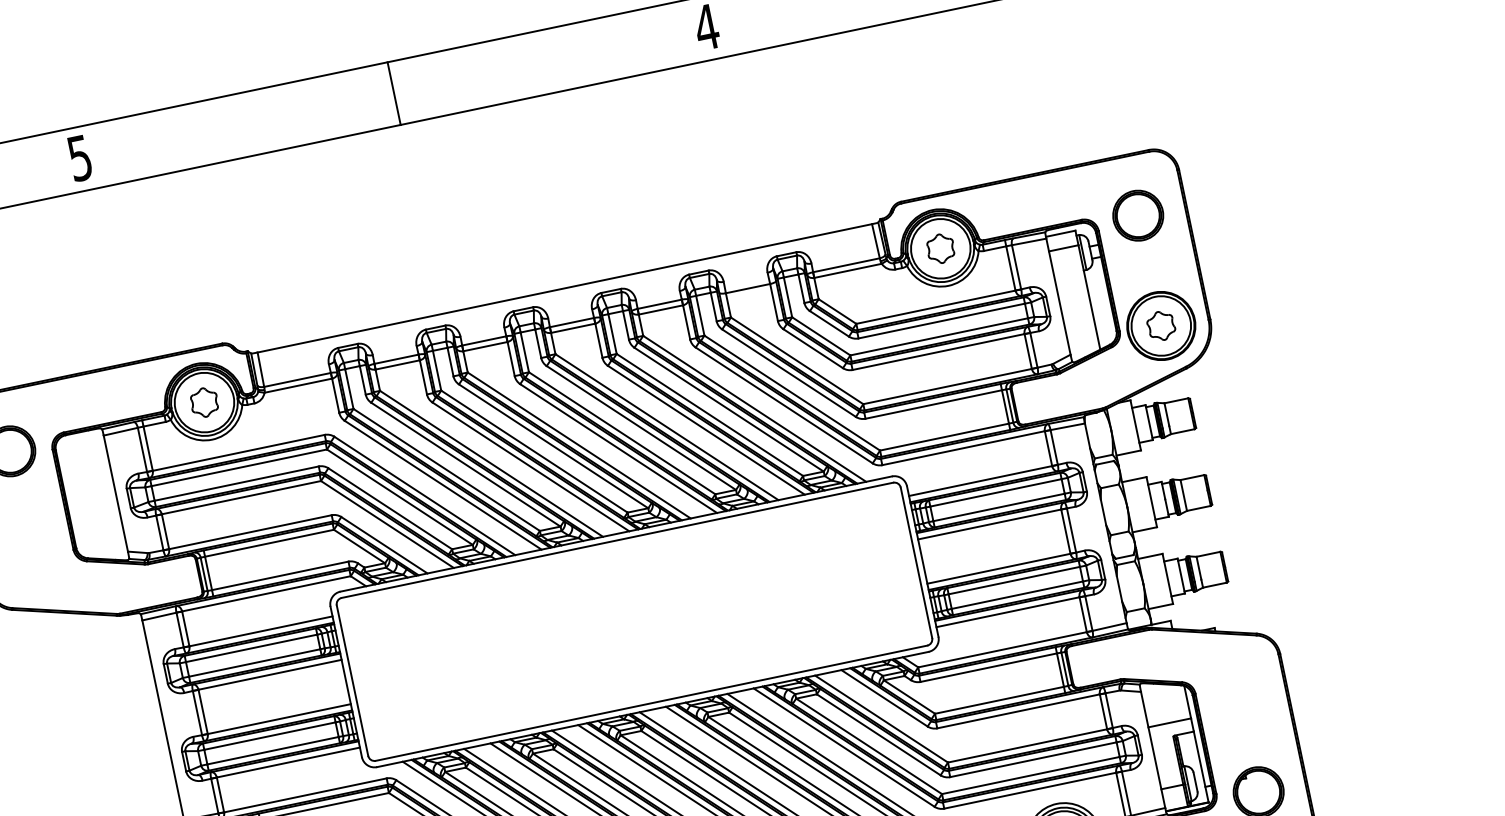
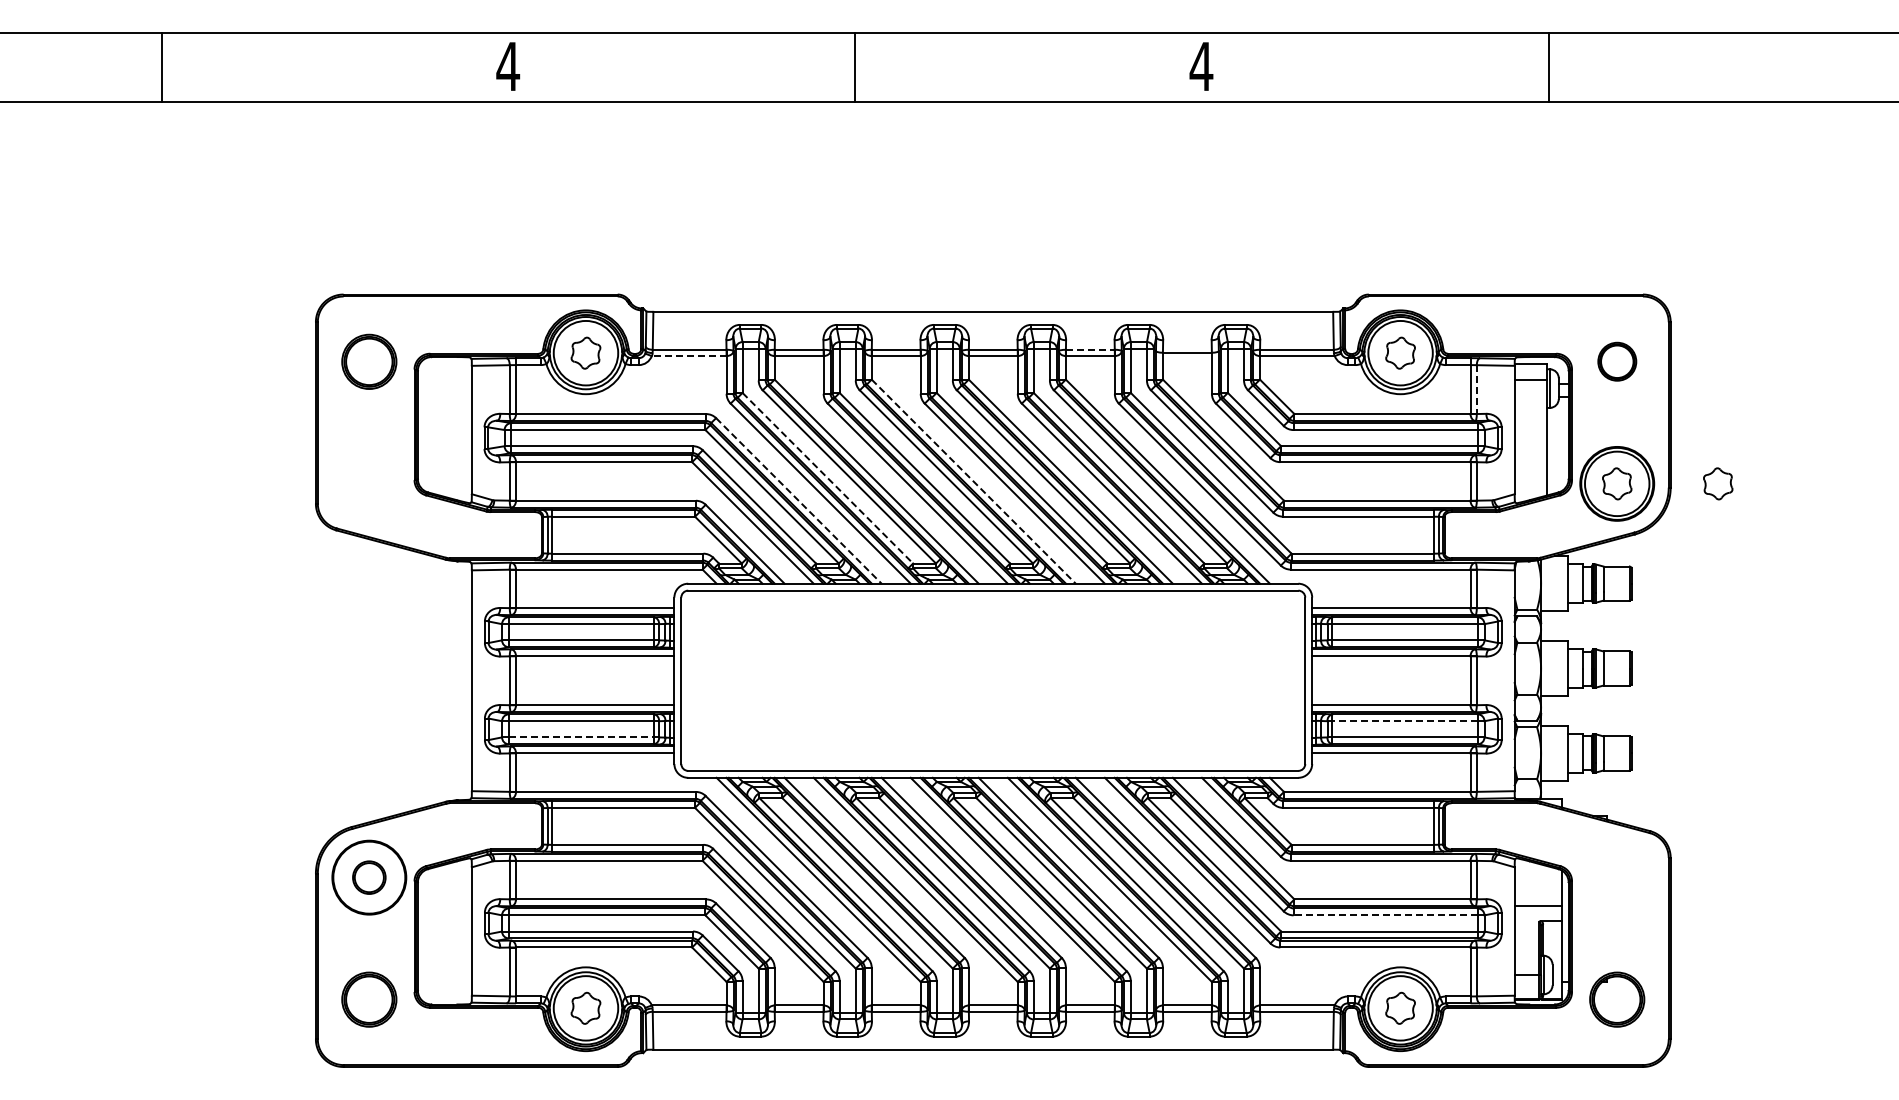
text: (80, 158) -> (508, 66), 5 -> 4
part: (1138, 215) -> (1617, 361), size x0.7
line: (1016, 268) -> (1476, 390), solid -> dashed
line: (659, 303) -> (1090, 349), solid -> dashed
part: (1252, 306) -> (1718, 483), added
line: (297, 386) -> (688, 356), solid -> dashed
line: (580, 446) -> (974, 482), solid -> dashed
line: (446, 470) -> (827, 478), solid -> dashed
line: (425, 496) -> (799, 501), solid -> dashed
line: (1014, 580) -> (1405, 721), solid -> dashed
line: (273, 750) -> (581, 737), solid -> dashed
line: (1033, 759) -> (1385, 915), solid -> dashed

